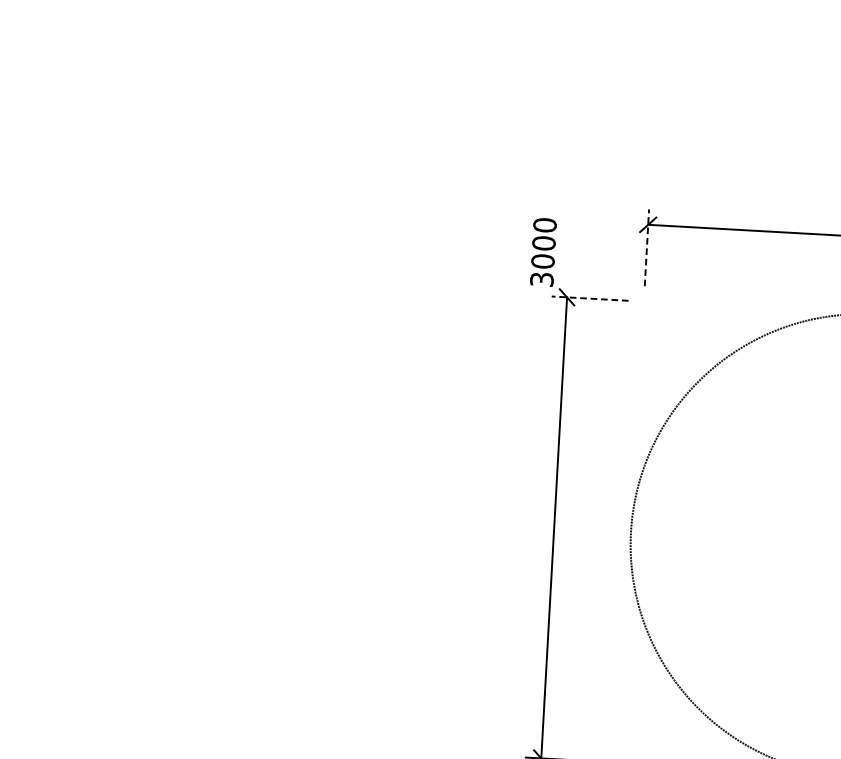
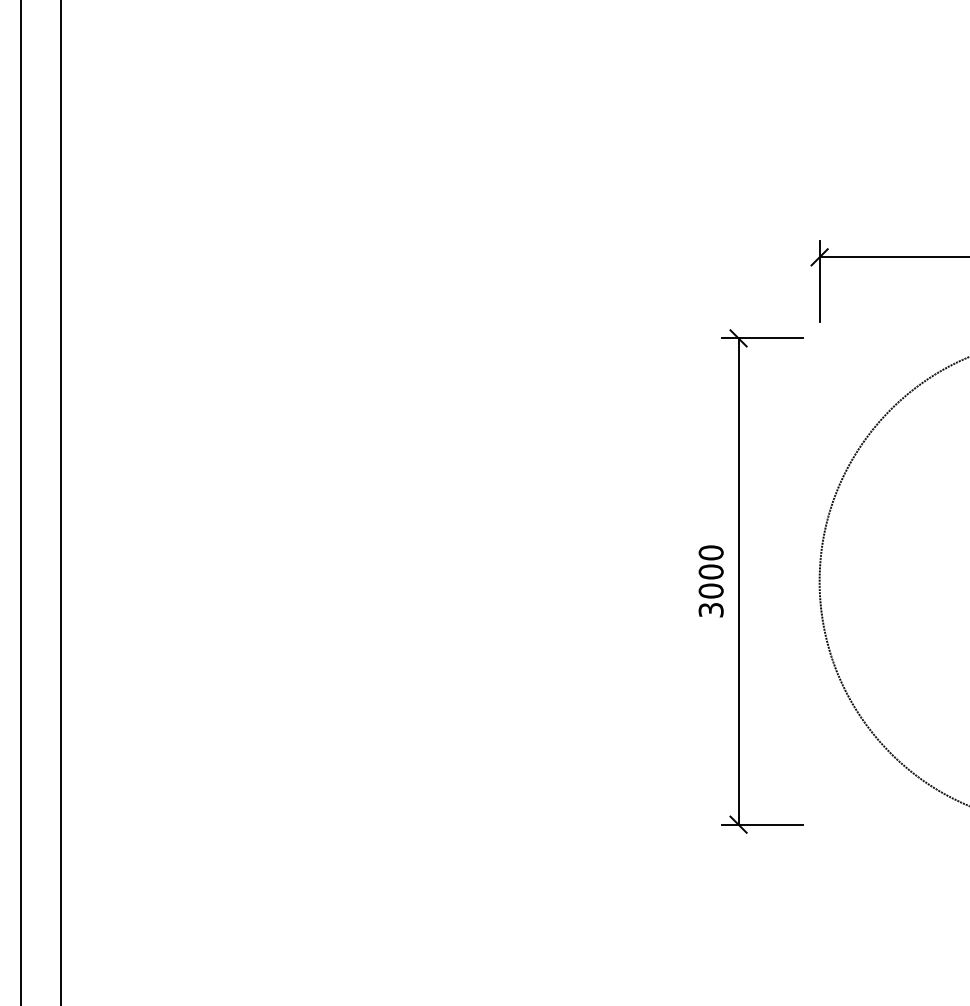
line: (646, 247) -> (819, 281), dashed -> solid
text: (542, 252) -> (710, 581), moved
line: (589, 298) -> (762, 338), dashed -> solid

